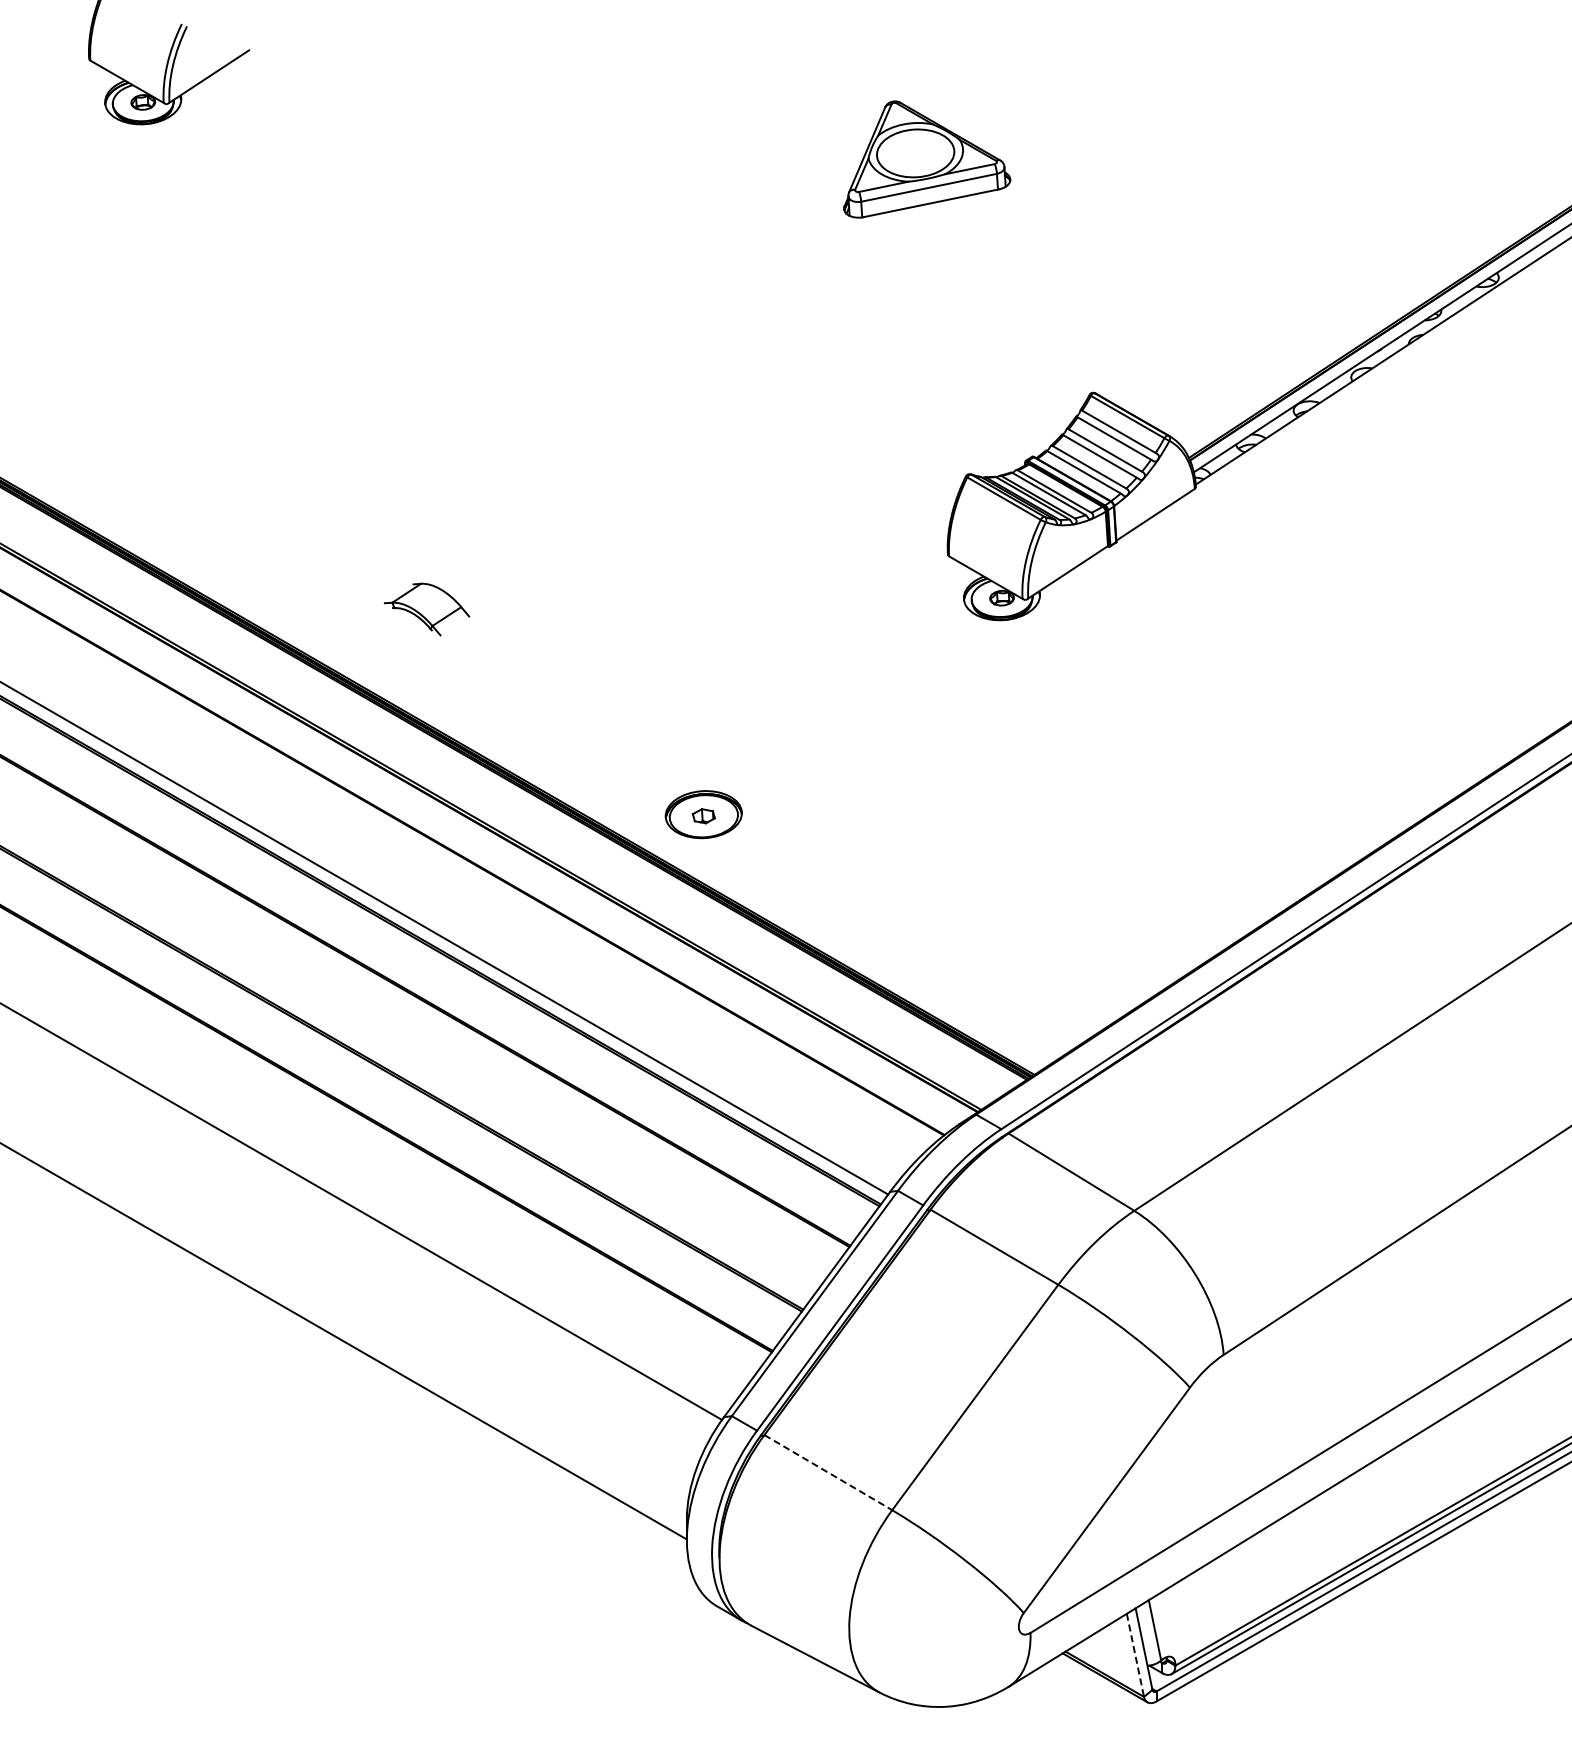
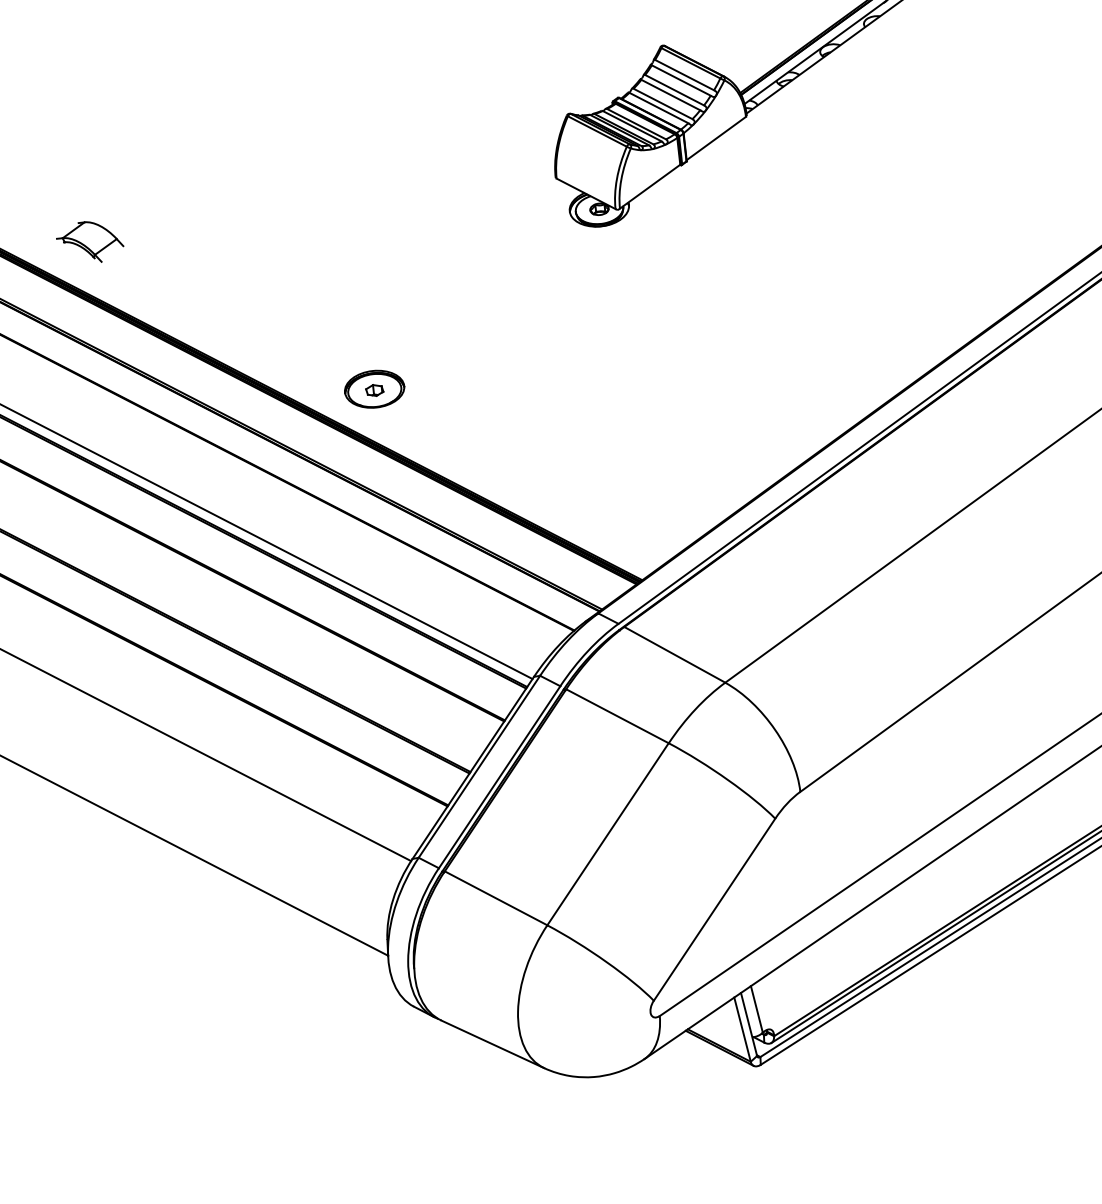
part: (427, 609) -> (90, 242), moved
line: (828, 1472) -> (496, 898), dashed -> solid
line: (1135, 1655) -> (742, 1029), dashed -> solid

